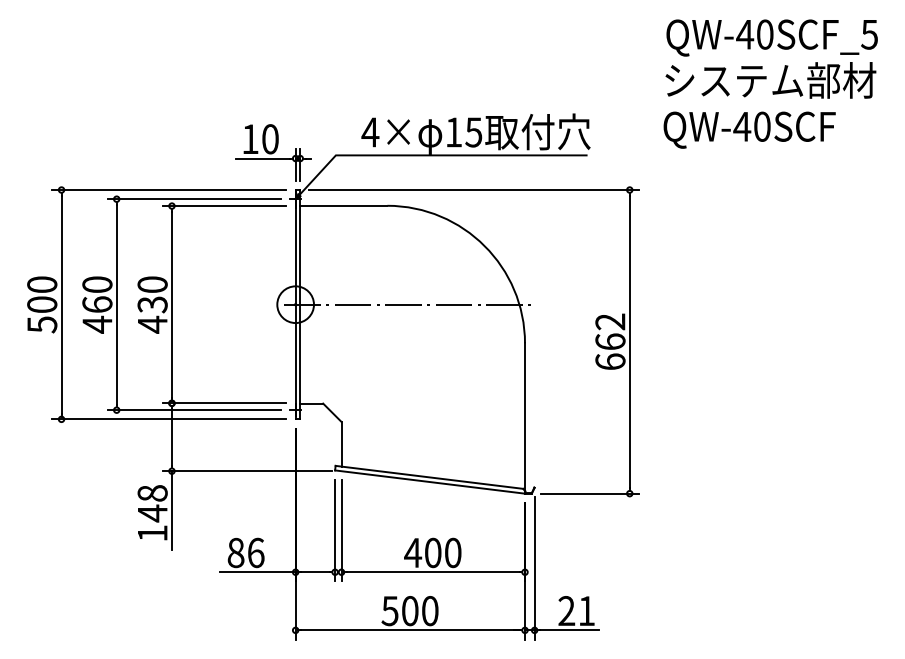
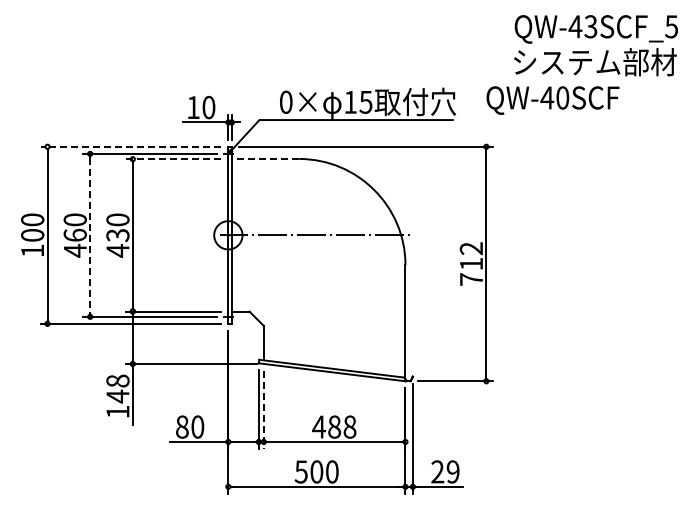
text: (764, 34) -> (590, 26), QW-40SCF_5 -> QW-43SCF_5
text: (749, 130) -> (552, 100), moved
text: (370, 131) -> (286, 101), 4× -> 0×
line: (168, 189) -> (130, 146), solid -> dashed
line: (343, 205) -> (265, 158), solid -> dashed
line: (224, 206) -> (173, 159), solid -> dashed
line: (117, 304) -> (90, 235), solid -> dashed
text: (42, 324) -> (32, 250), 500 -> 100
text: (610, 351) -> (471, 271), 662 -> 712
line: (341, 531) -> (263, 410), solid -> dashed
text: (255, 552) -> (197, 426), 86 -> 80
text: (443, 553) -> (342, 427), 400 -> 488
text: (585, 610) -> (452, 471), 21 -> 29

